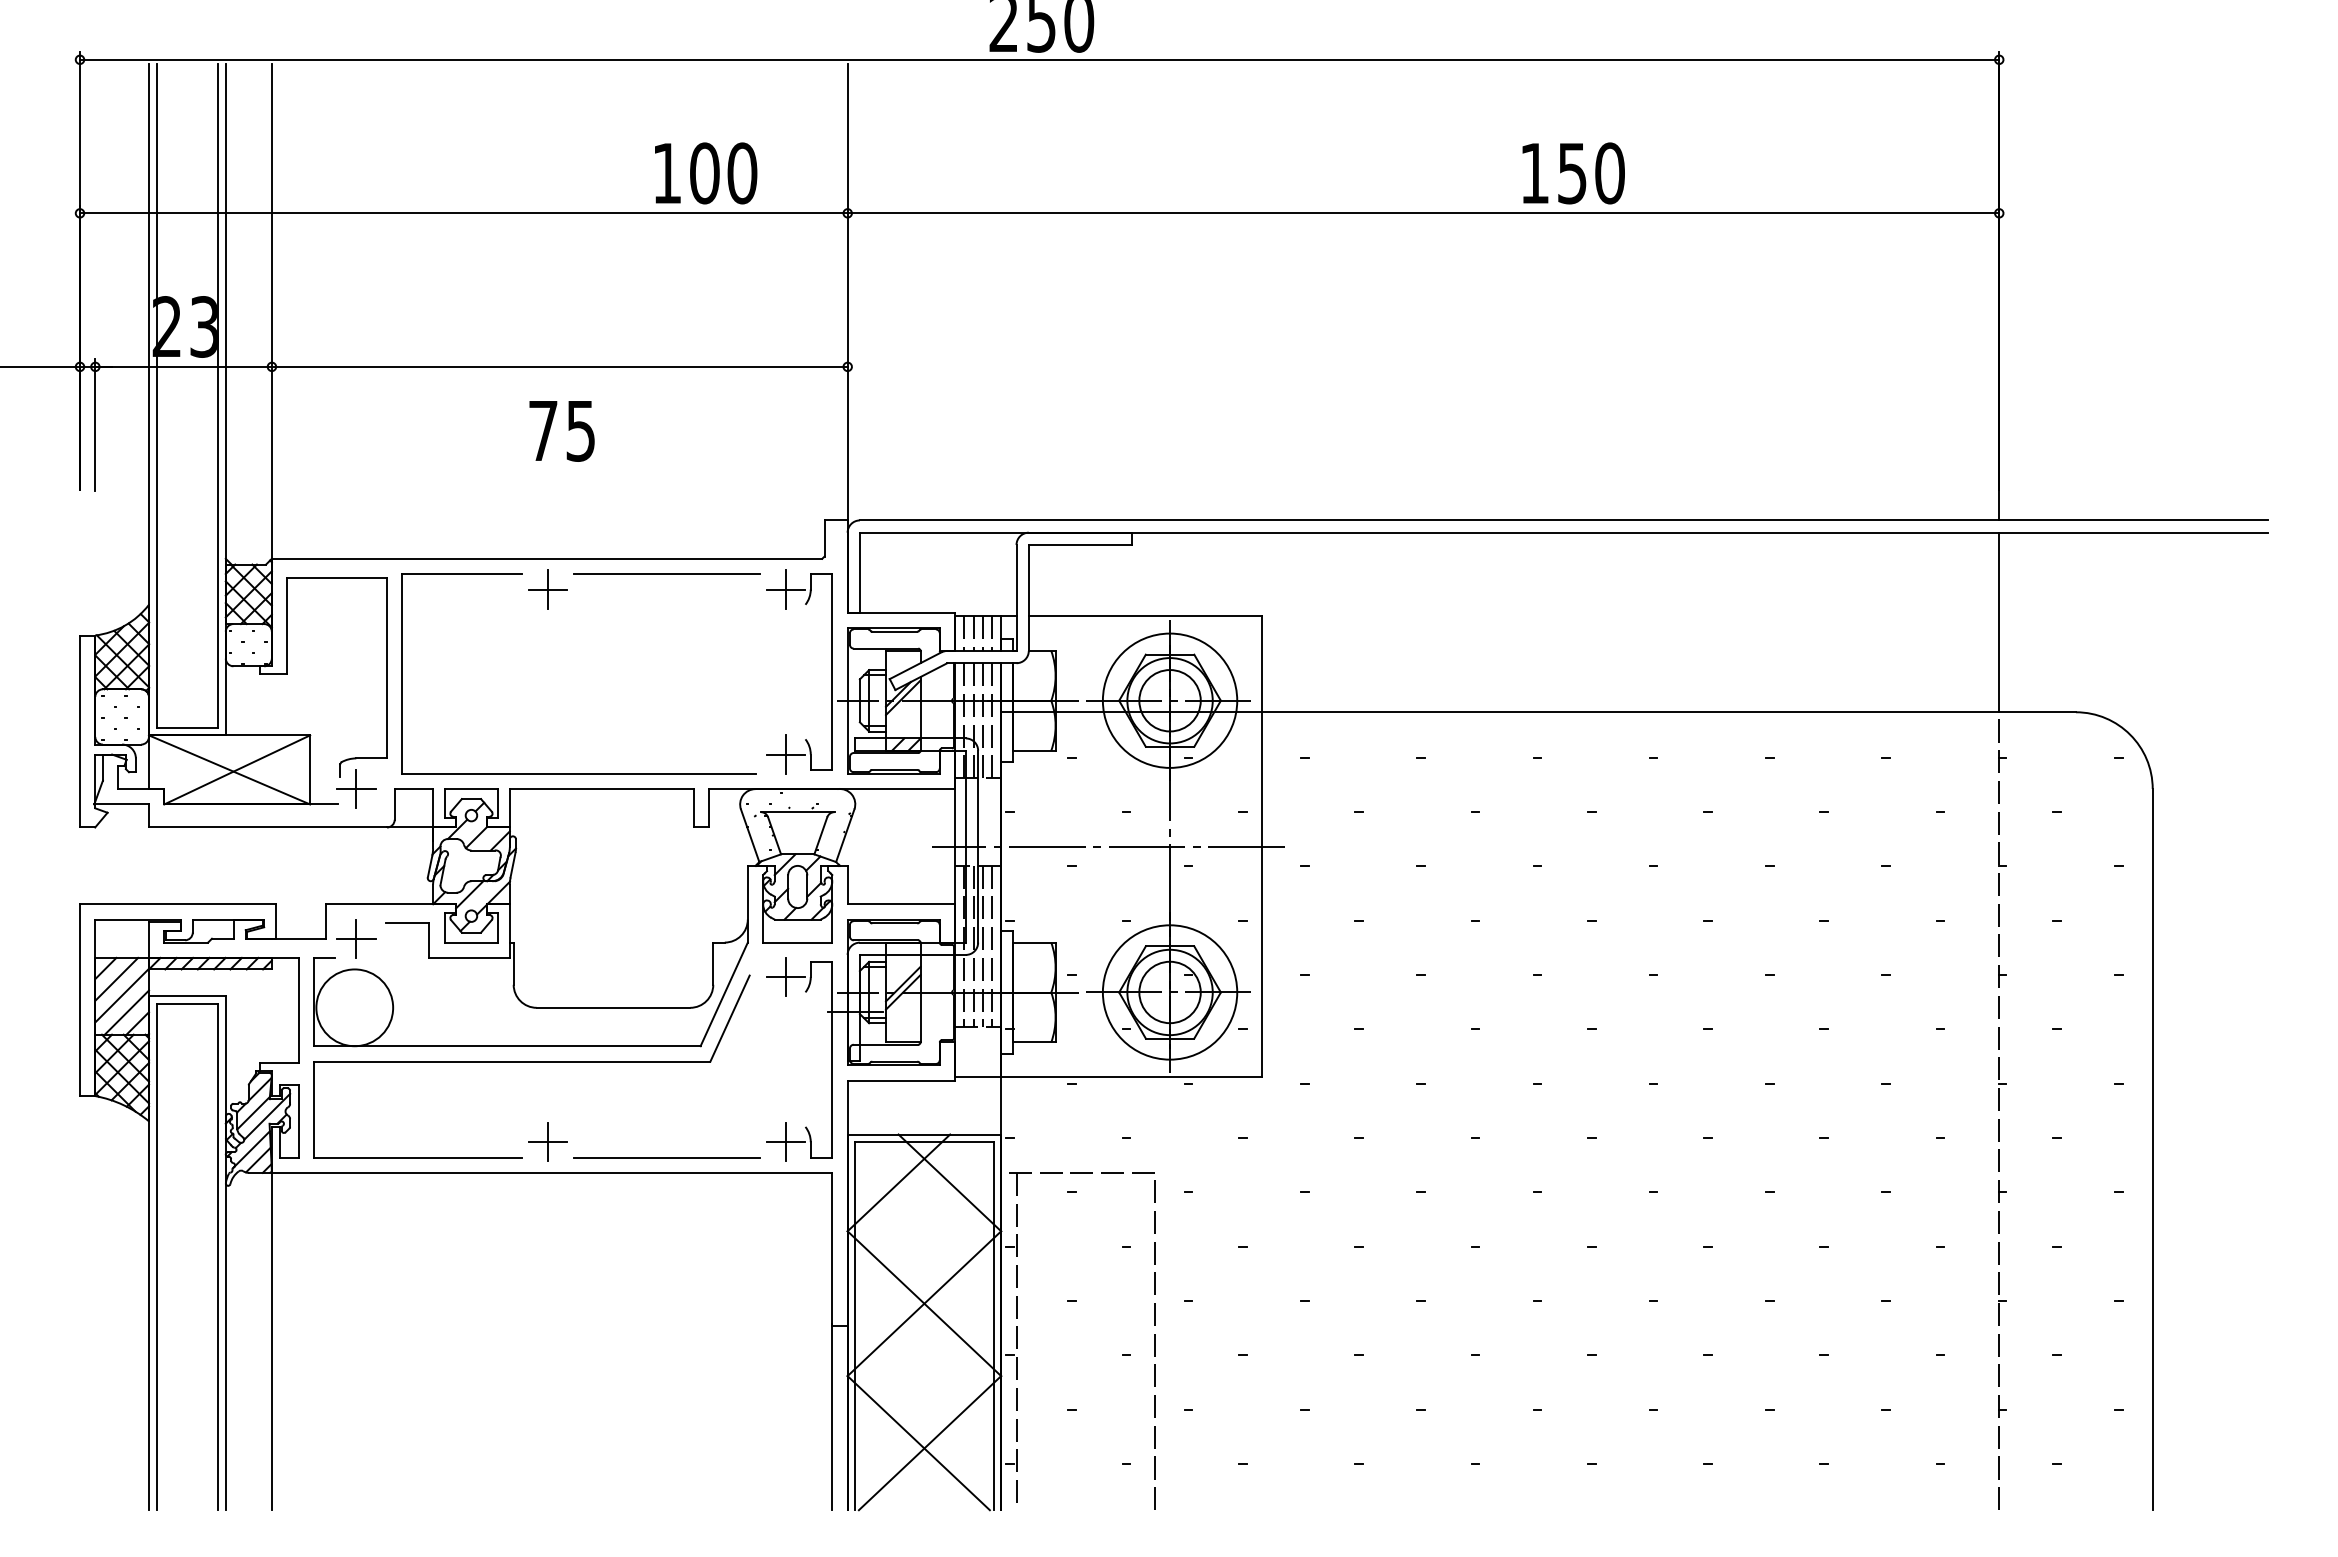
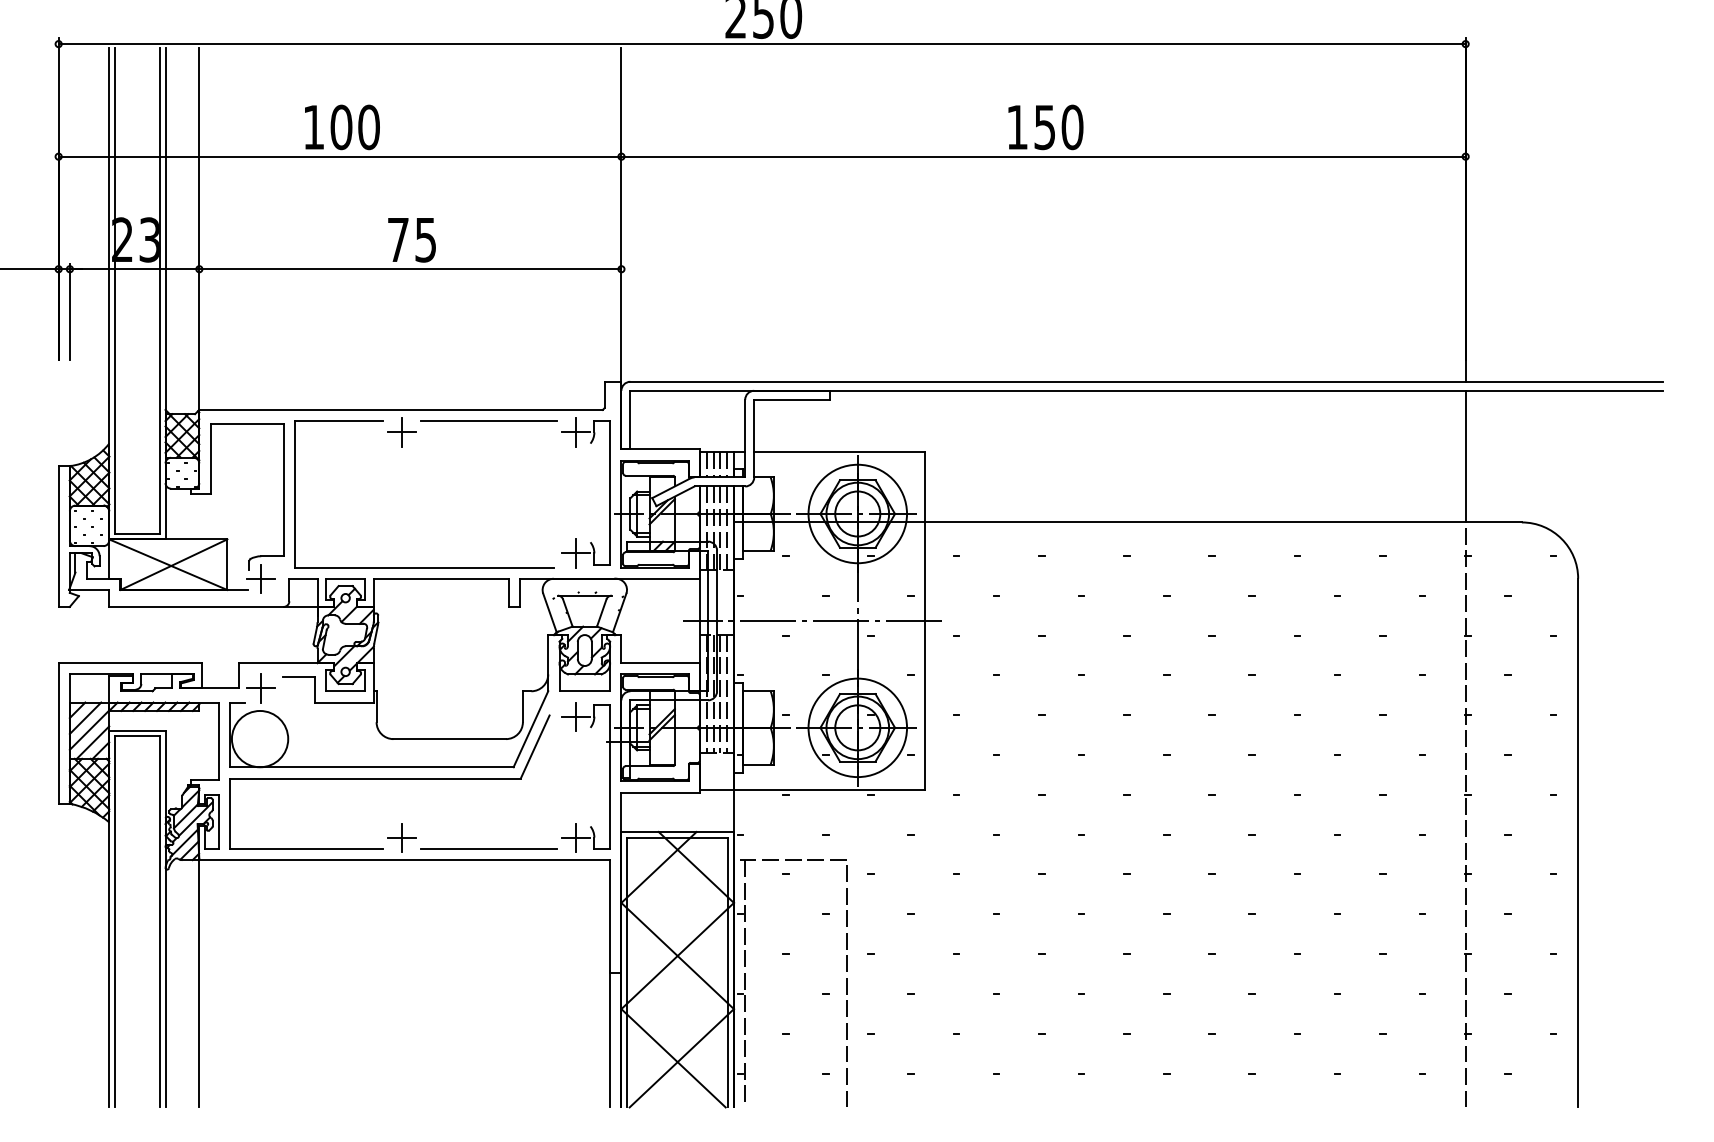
text: (706, 173) -> (342, 127), moved
text: (1573, 173) -> (1045, 127), moved
text: (561, 431) -> (411, 240), moved

